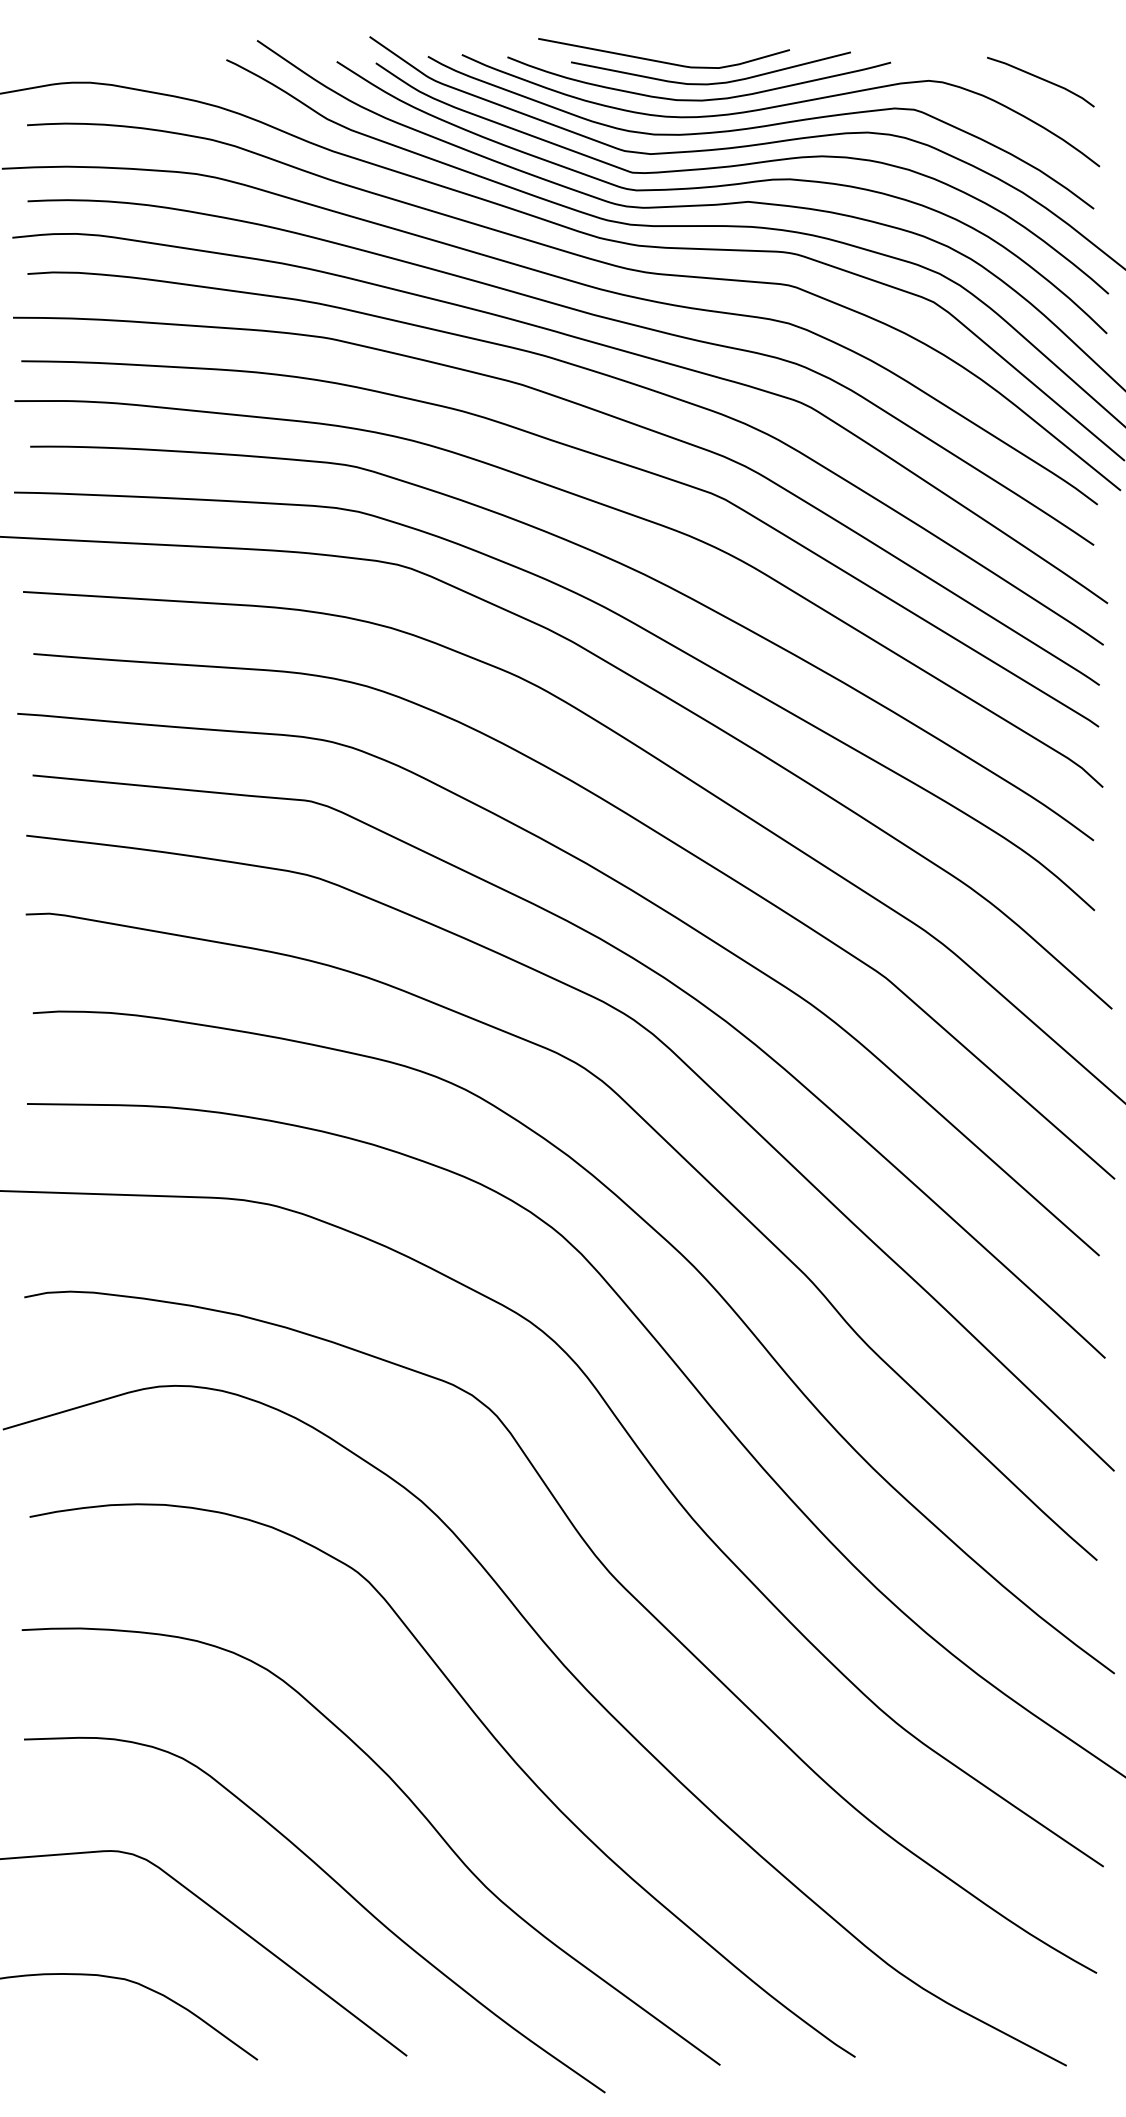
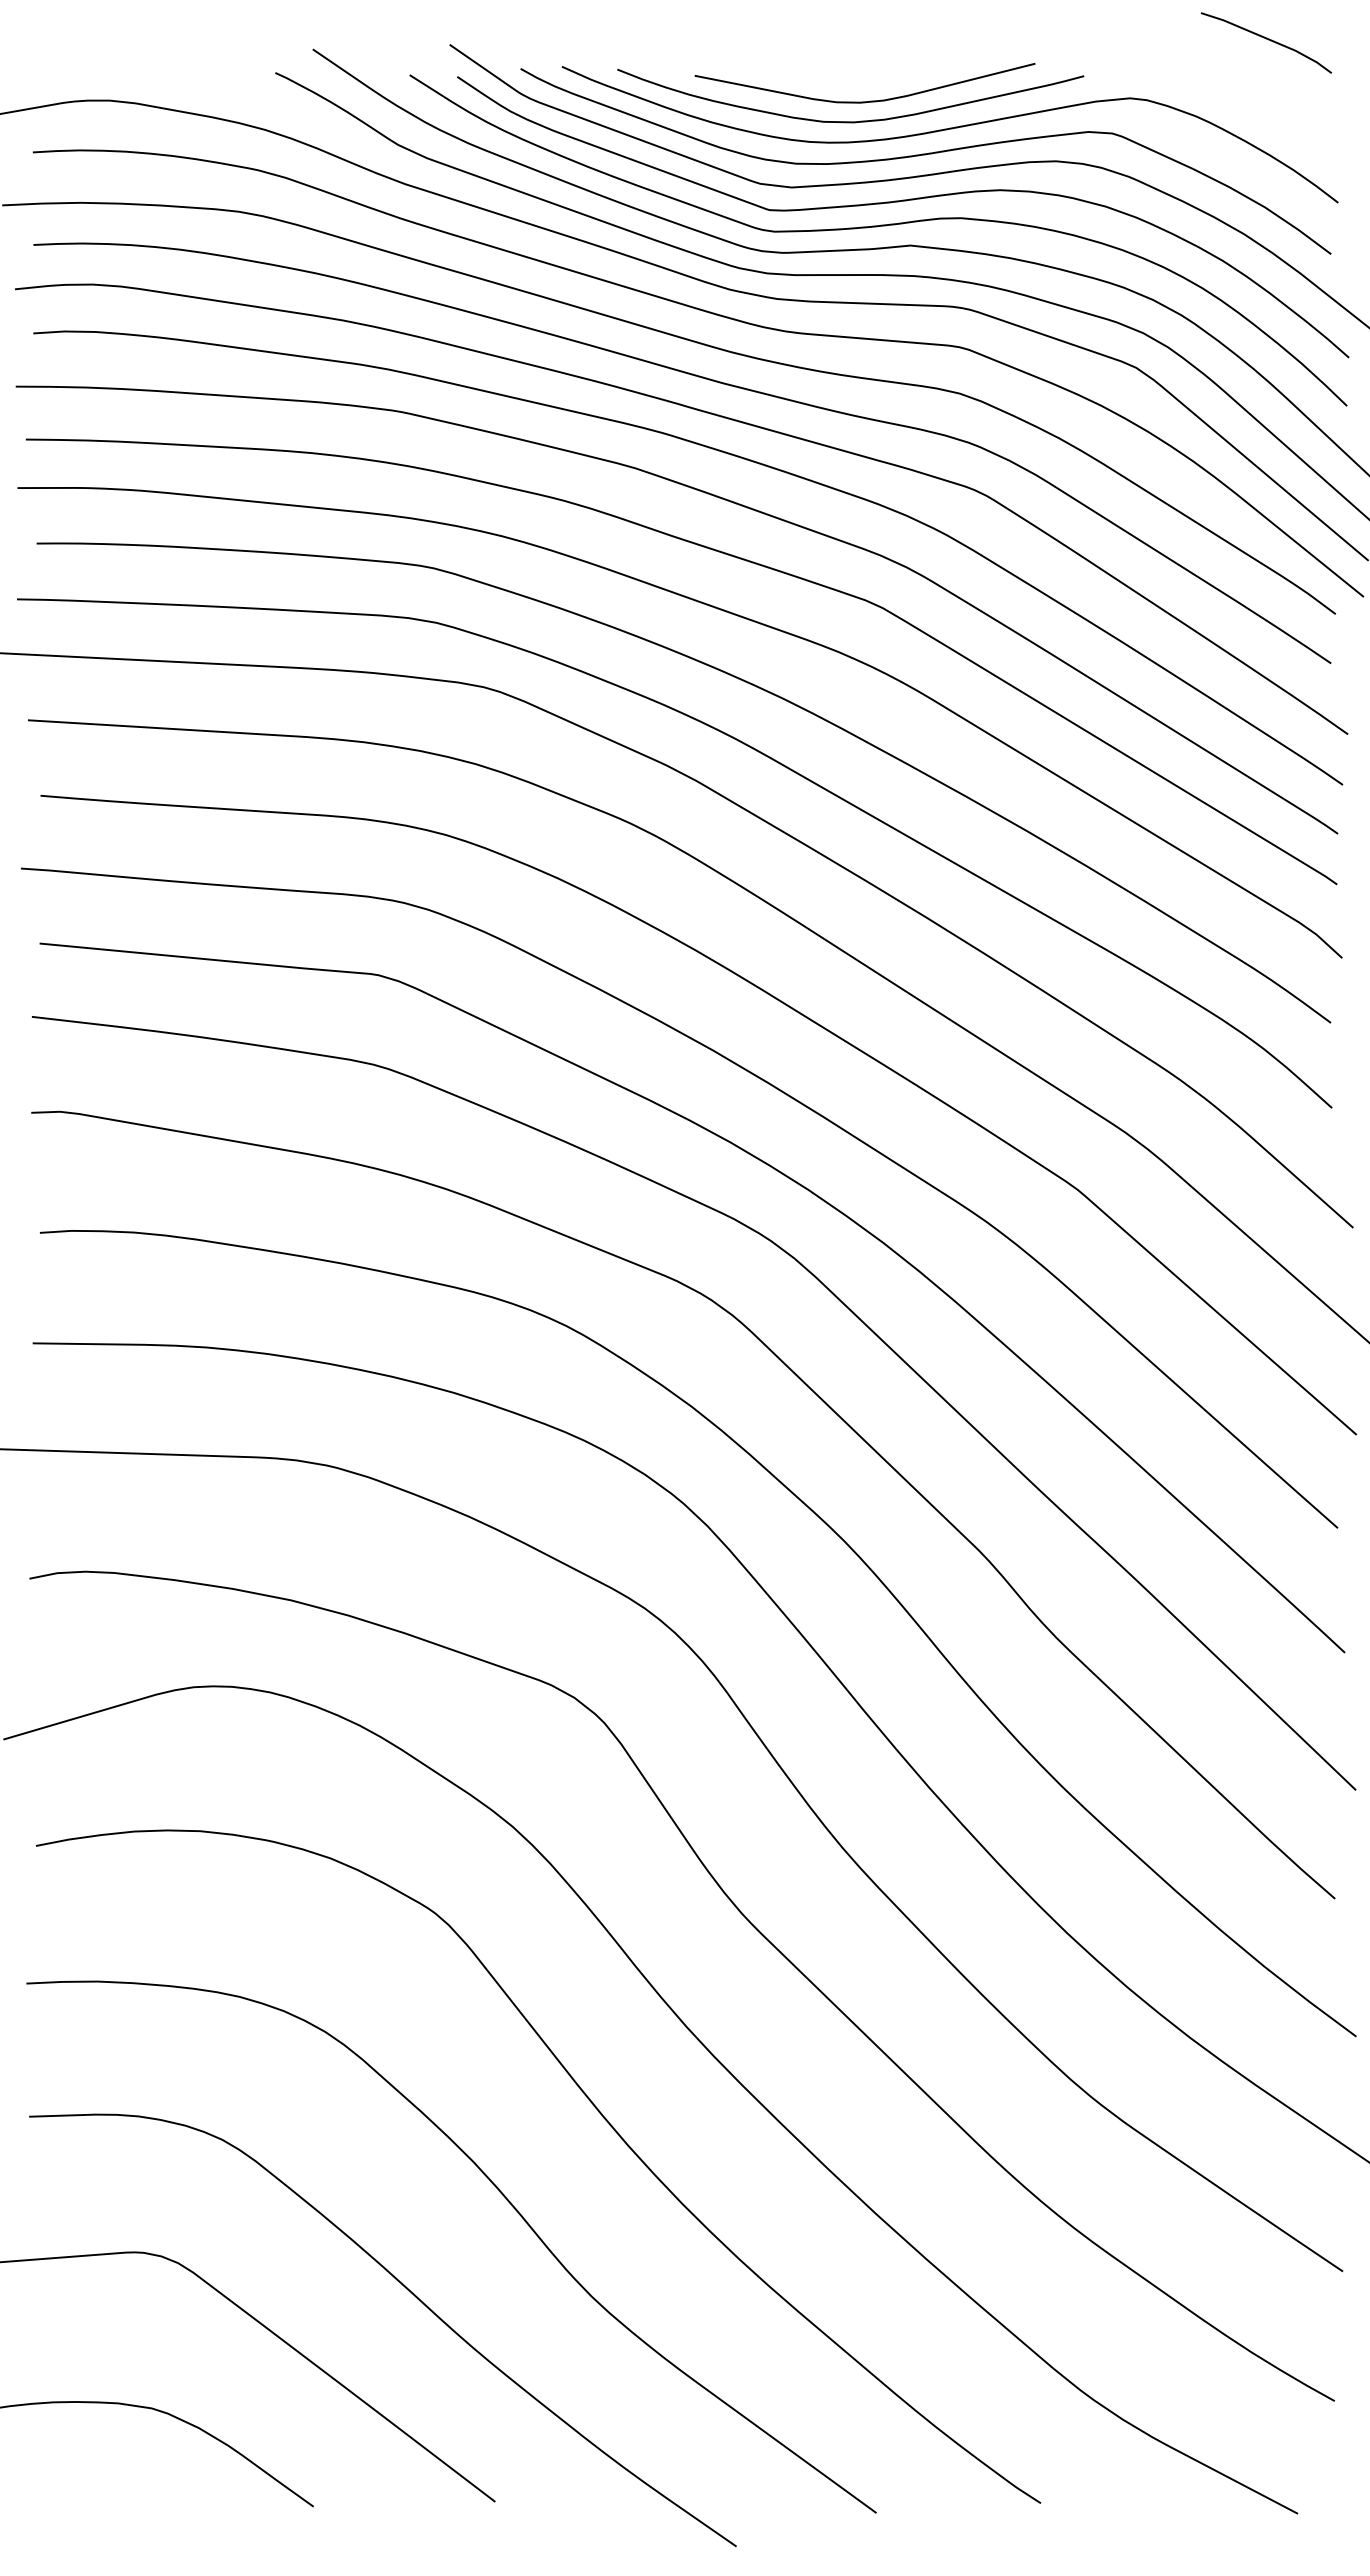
curve: (662, 61) -> (806, 74), removed
line: (1040, 79) -> (1266, 39), moved

